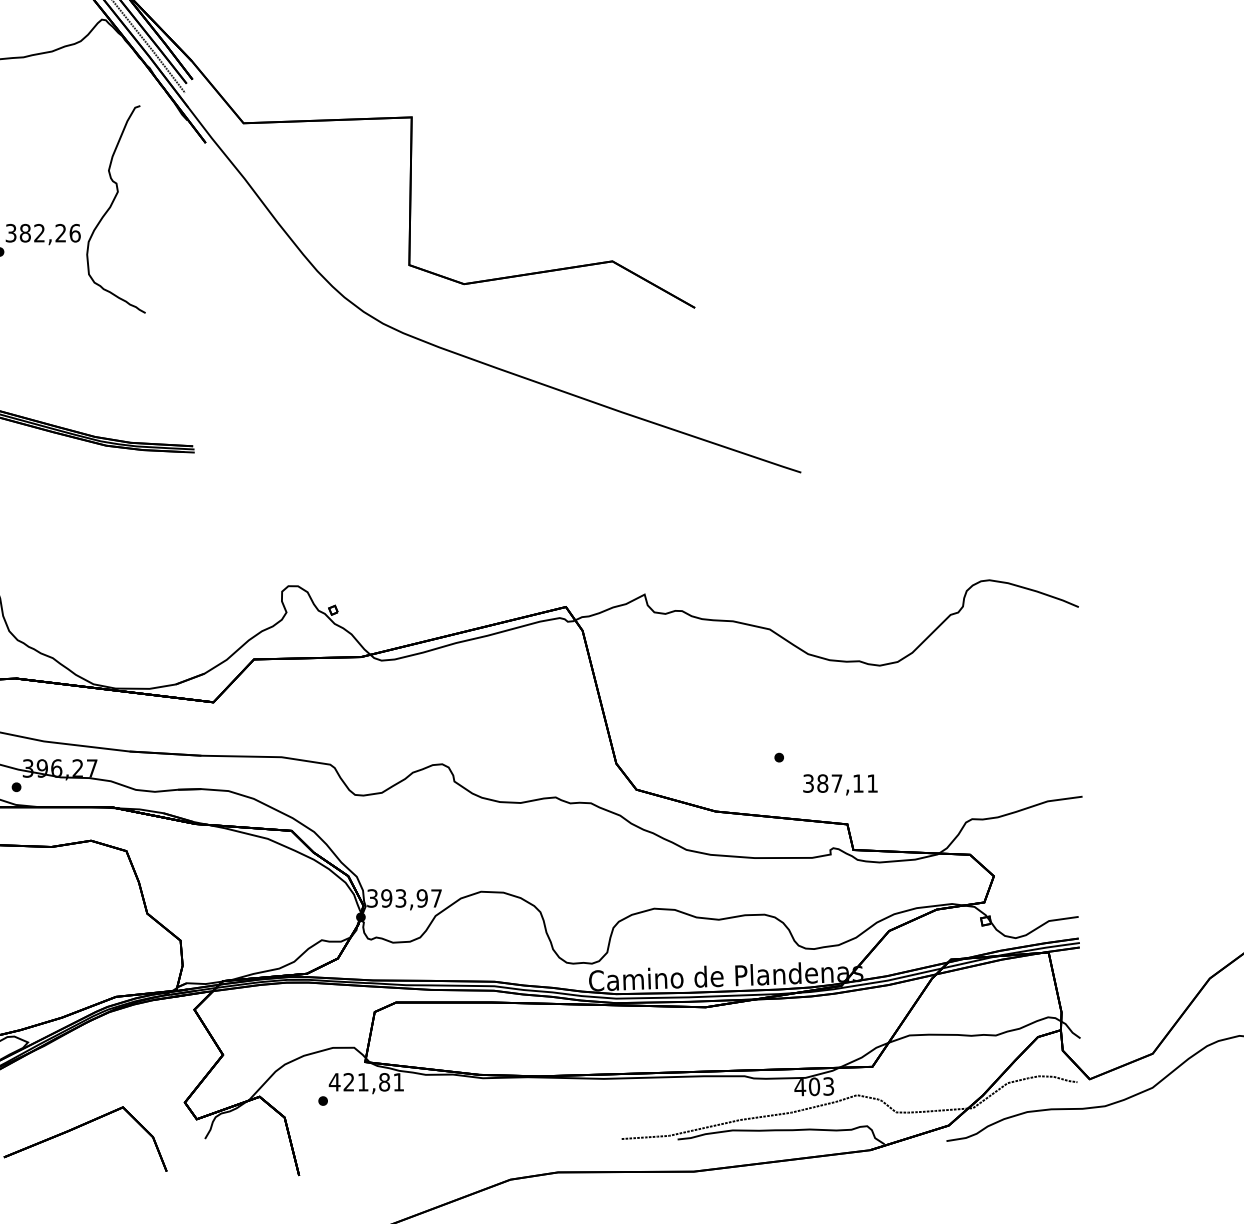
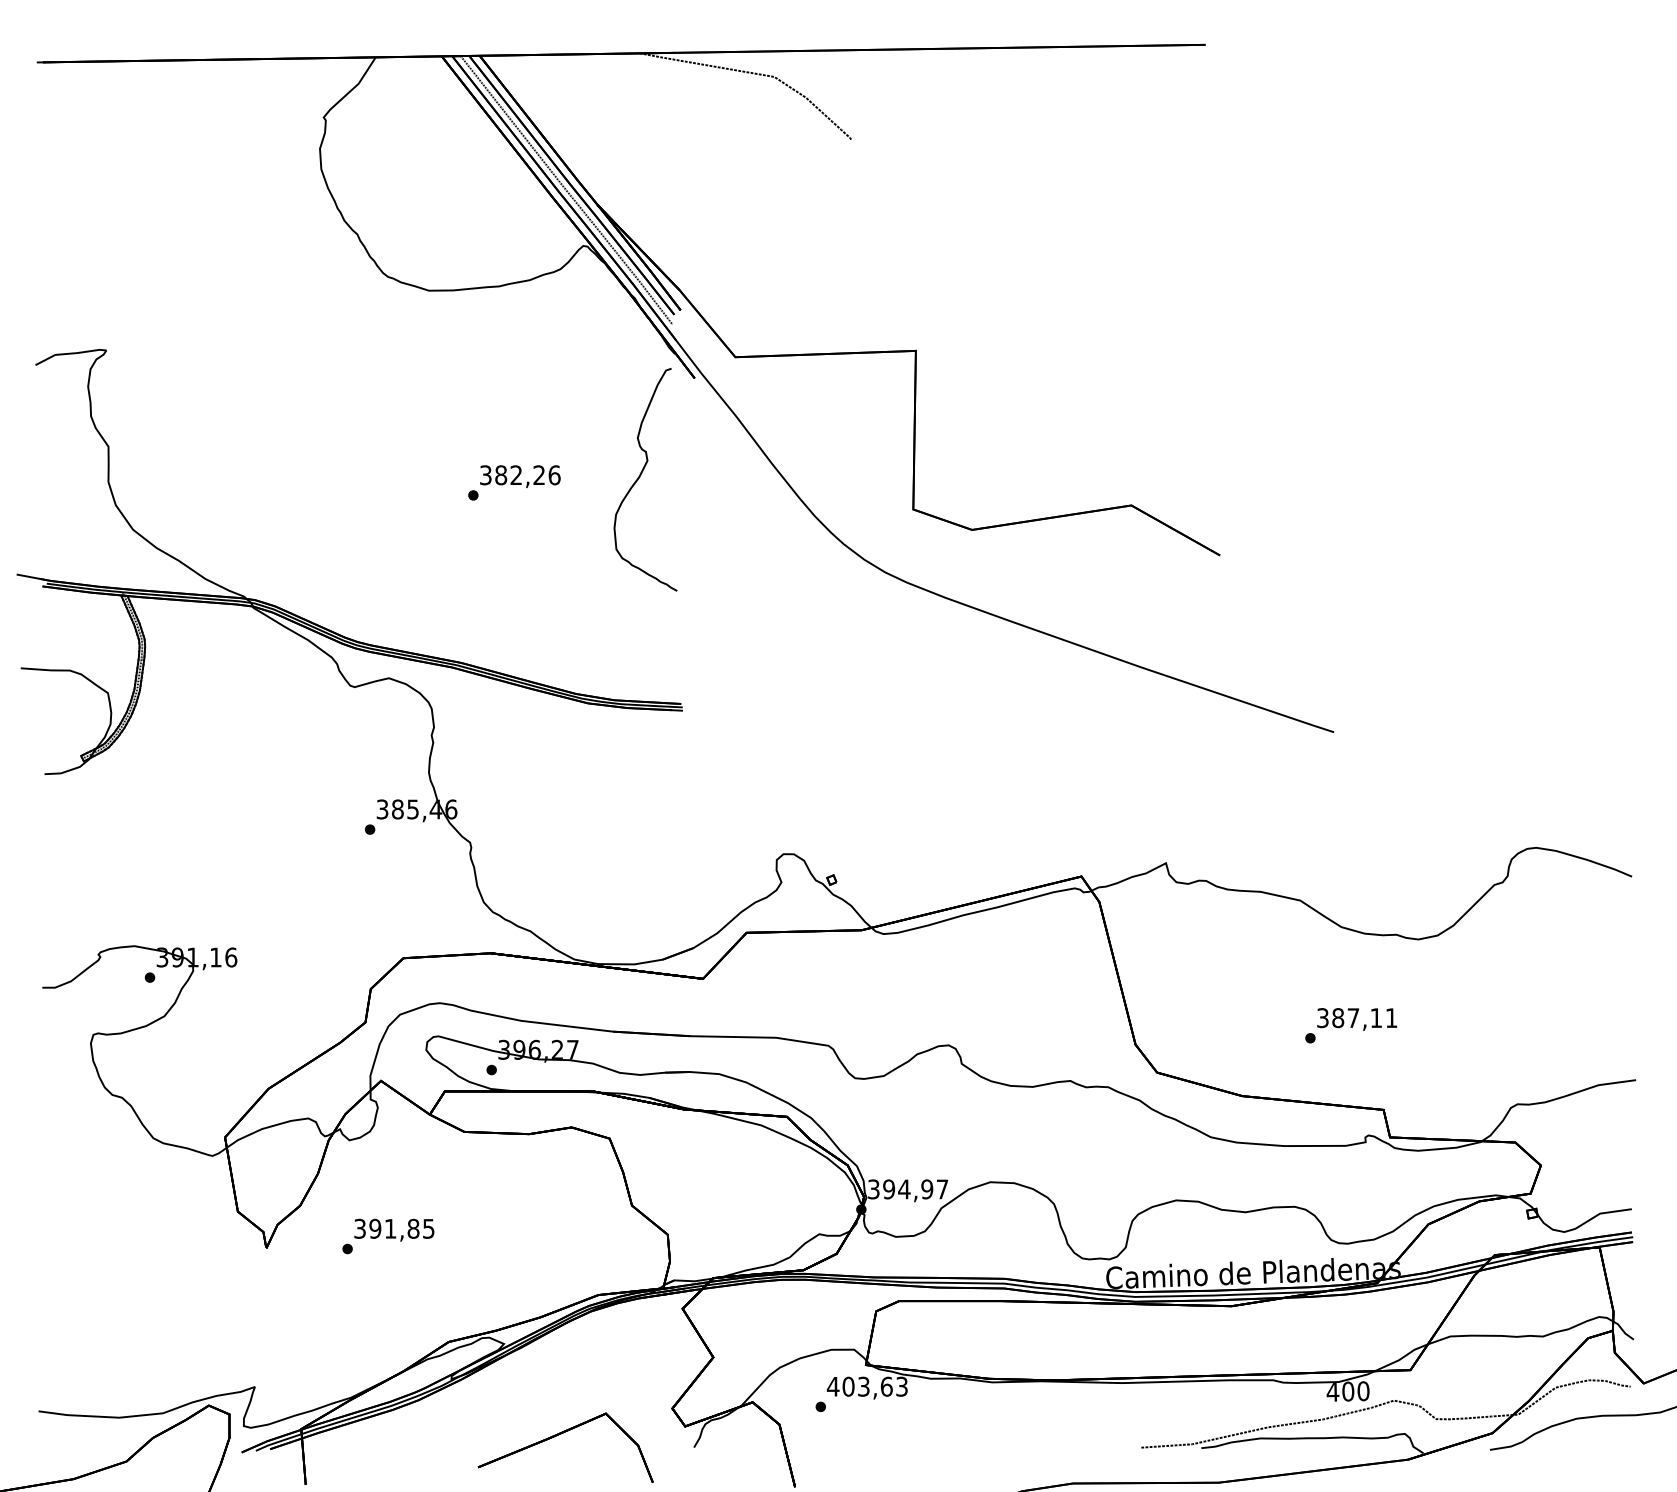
curve: (111, 207) -> (640, 477), moved
text: (840, 784) -> (1357, 1019), moved
text: (401, 898) -> (904, 1189), 393,97 -> 394,97
text: (373, 1082) -> (874, 1386), 421,81 -> 403,63
text: (828, 1086) -> (1363, 1391), 403 -> 400

